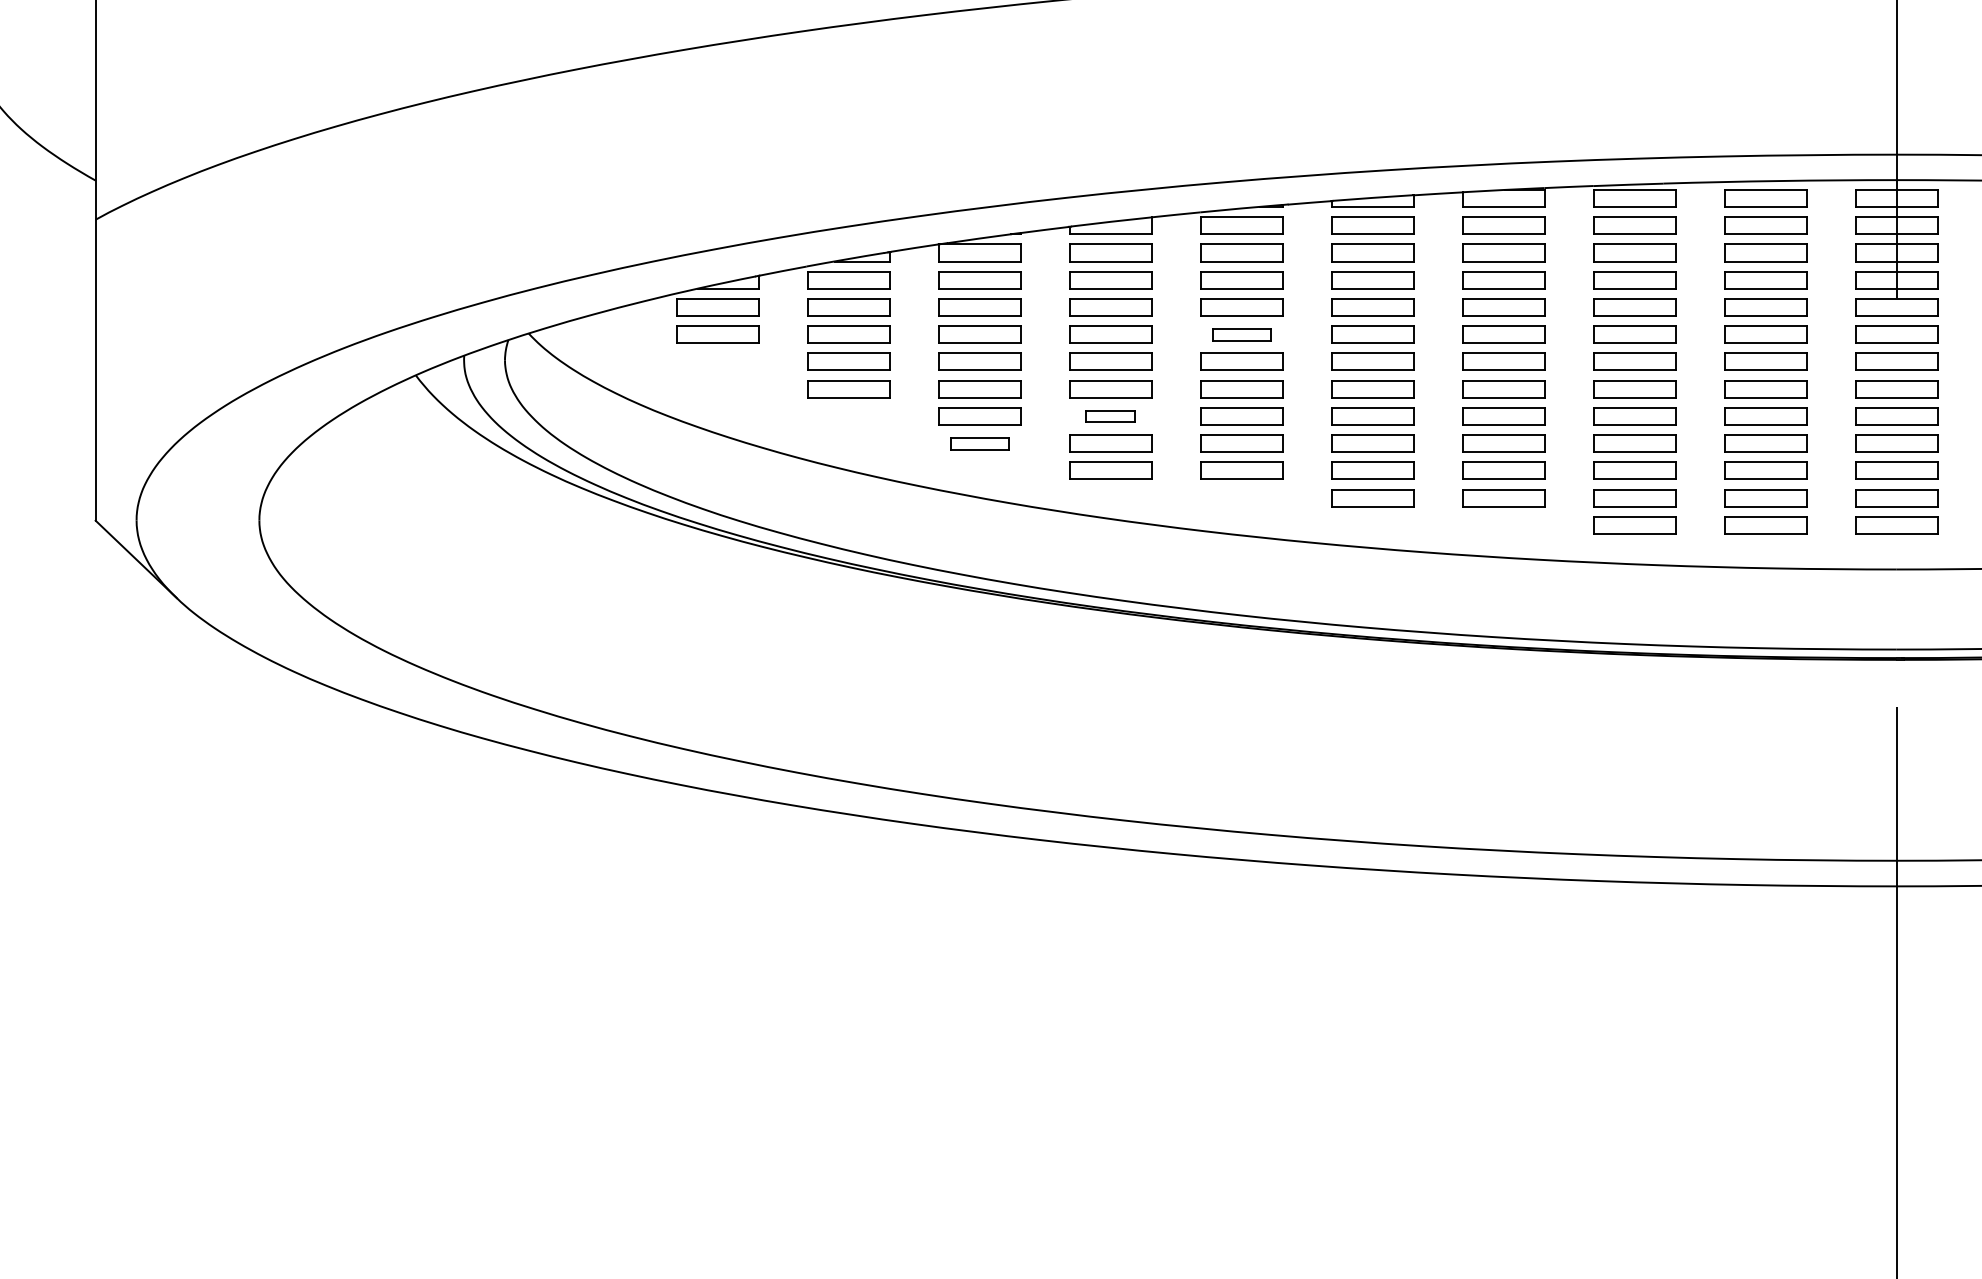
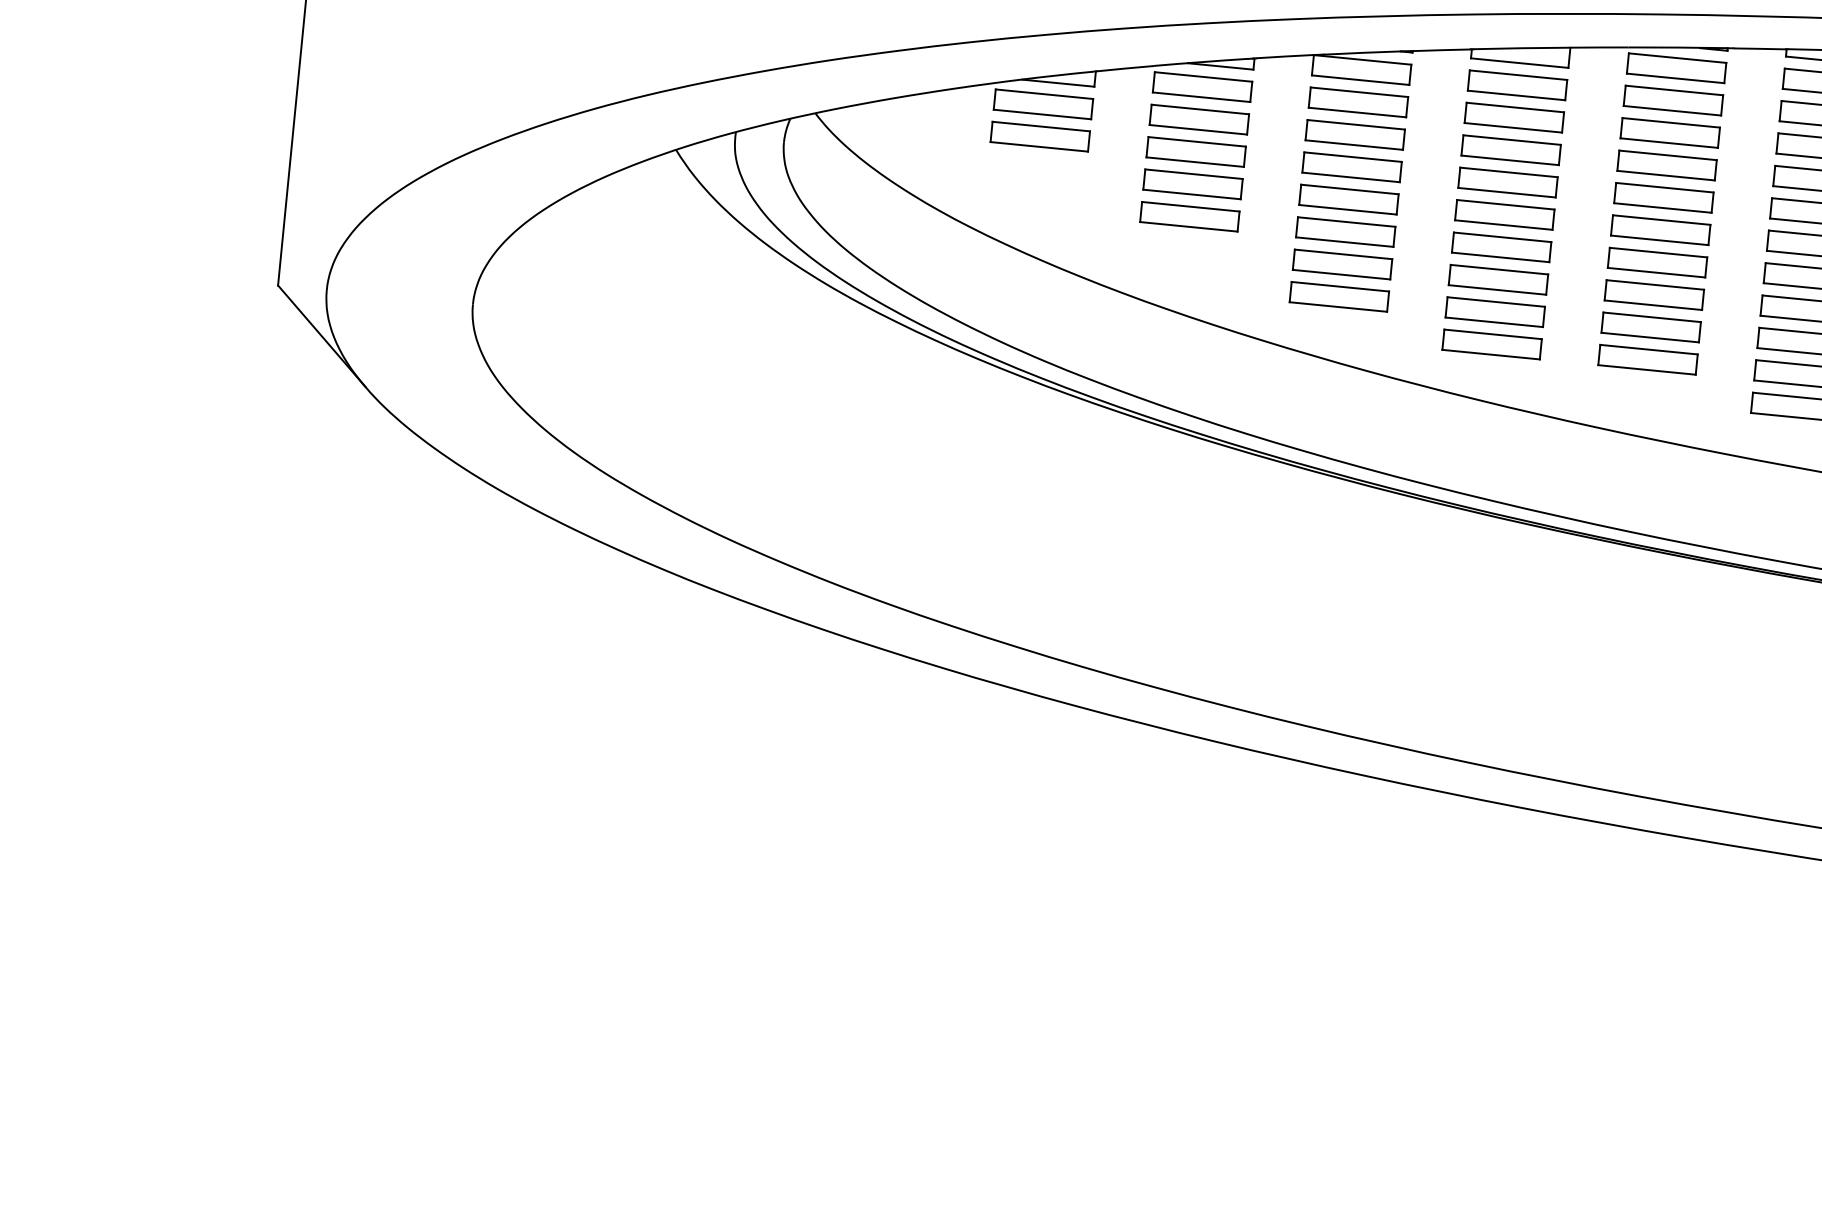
part: (1241, 334) -> (1663, 197), size x1.43
part: (1110, 416) -> (1498, 279), size x1.67
part: (979, 443) -> (1339, 296), size x1.43

